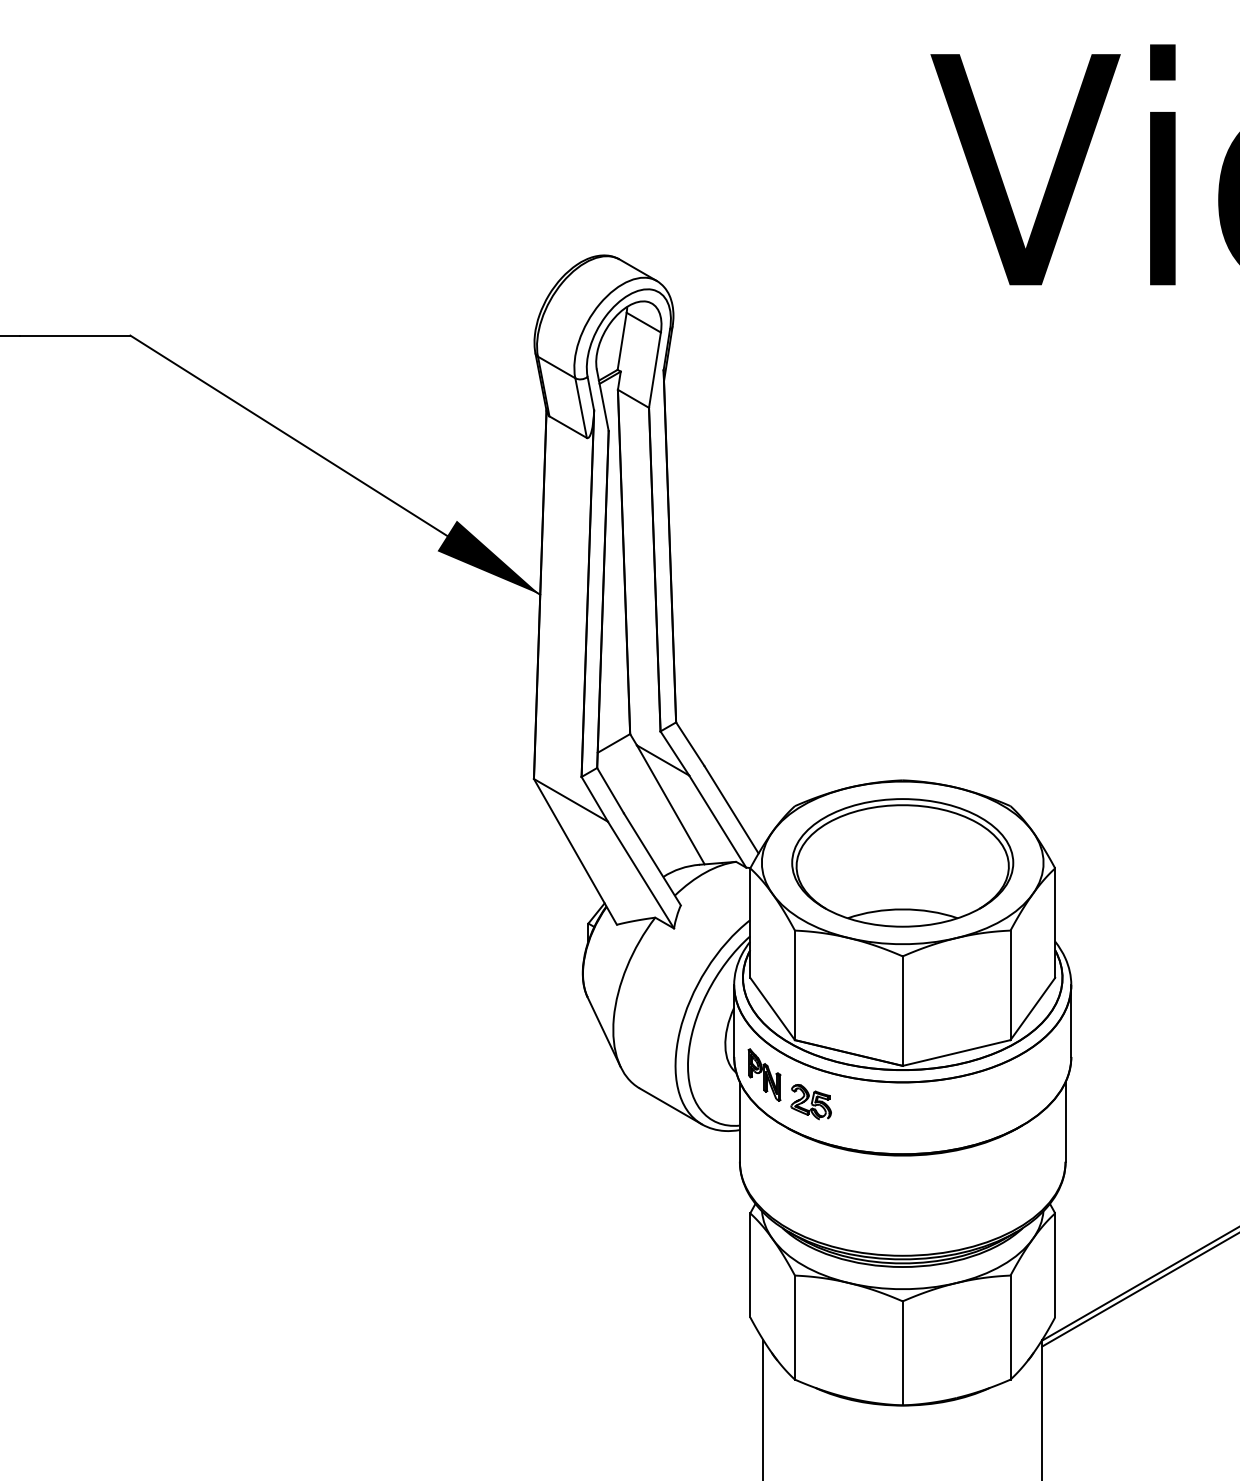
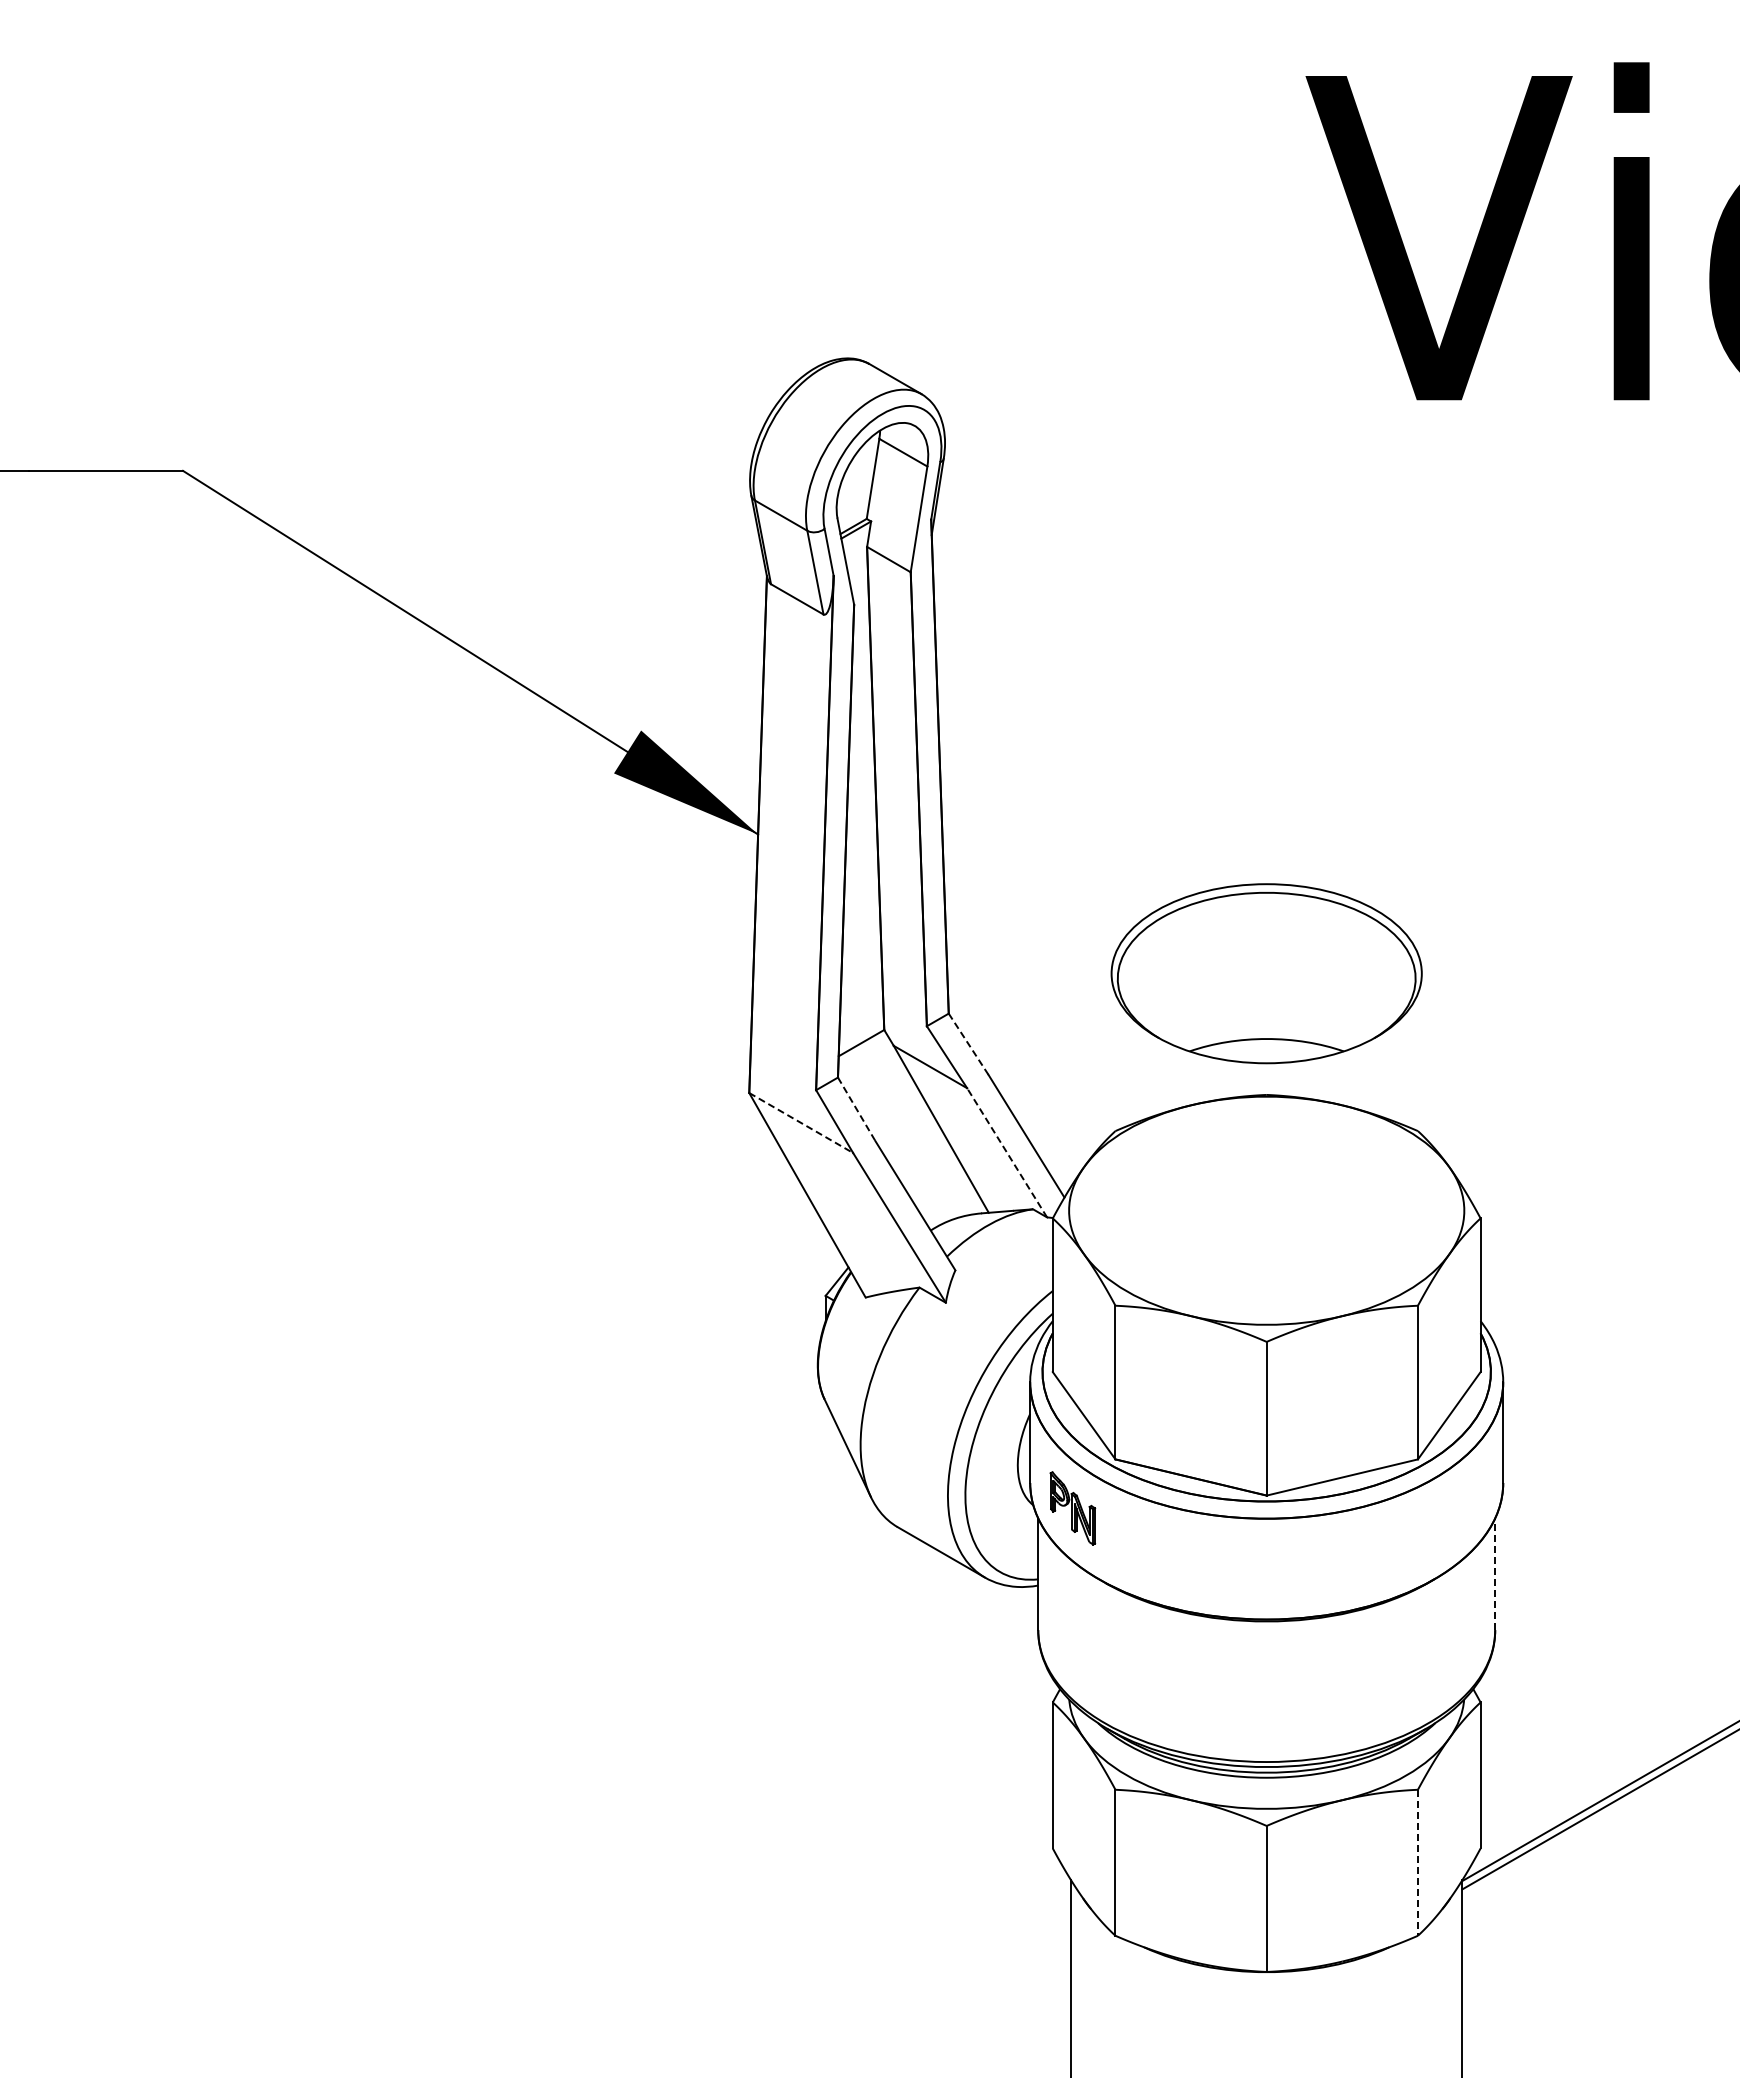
line: (690, 744) -> (968, 1044), solid -> dashed
line: (610, 790) -> (856, 1109), solid -> dashed
line: (571, 800) -> (801, 1122), solid -> dashed
line: (717, 821) -> (1007, 1152), solid -> dashed
part: (902, 862) -> (1266, 973), moved
part: (811, 1102) -> (1138, 1546), removed
line: (1065, 1122) -> (1495, 1574), solid -> dashed
line: (1010, 1328) -> (1417, 1863), solid -> dashed

